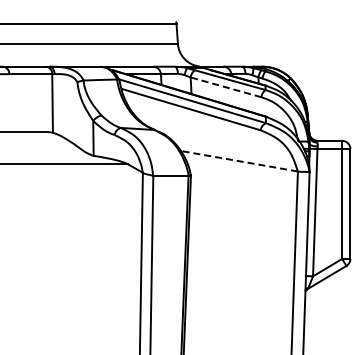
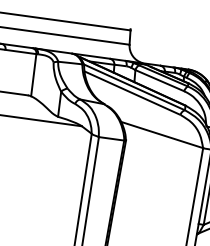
line: (226, 87) -> (160, 80), dashed -> solid
line: (238, 161) -> (161, 135), dashed -> solid

